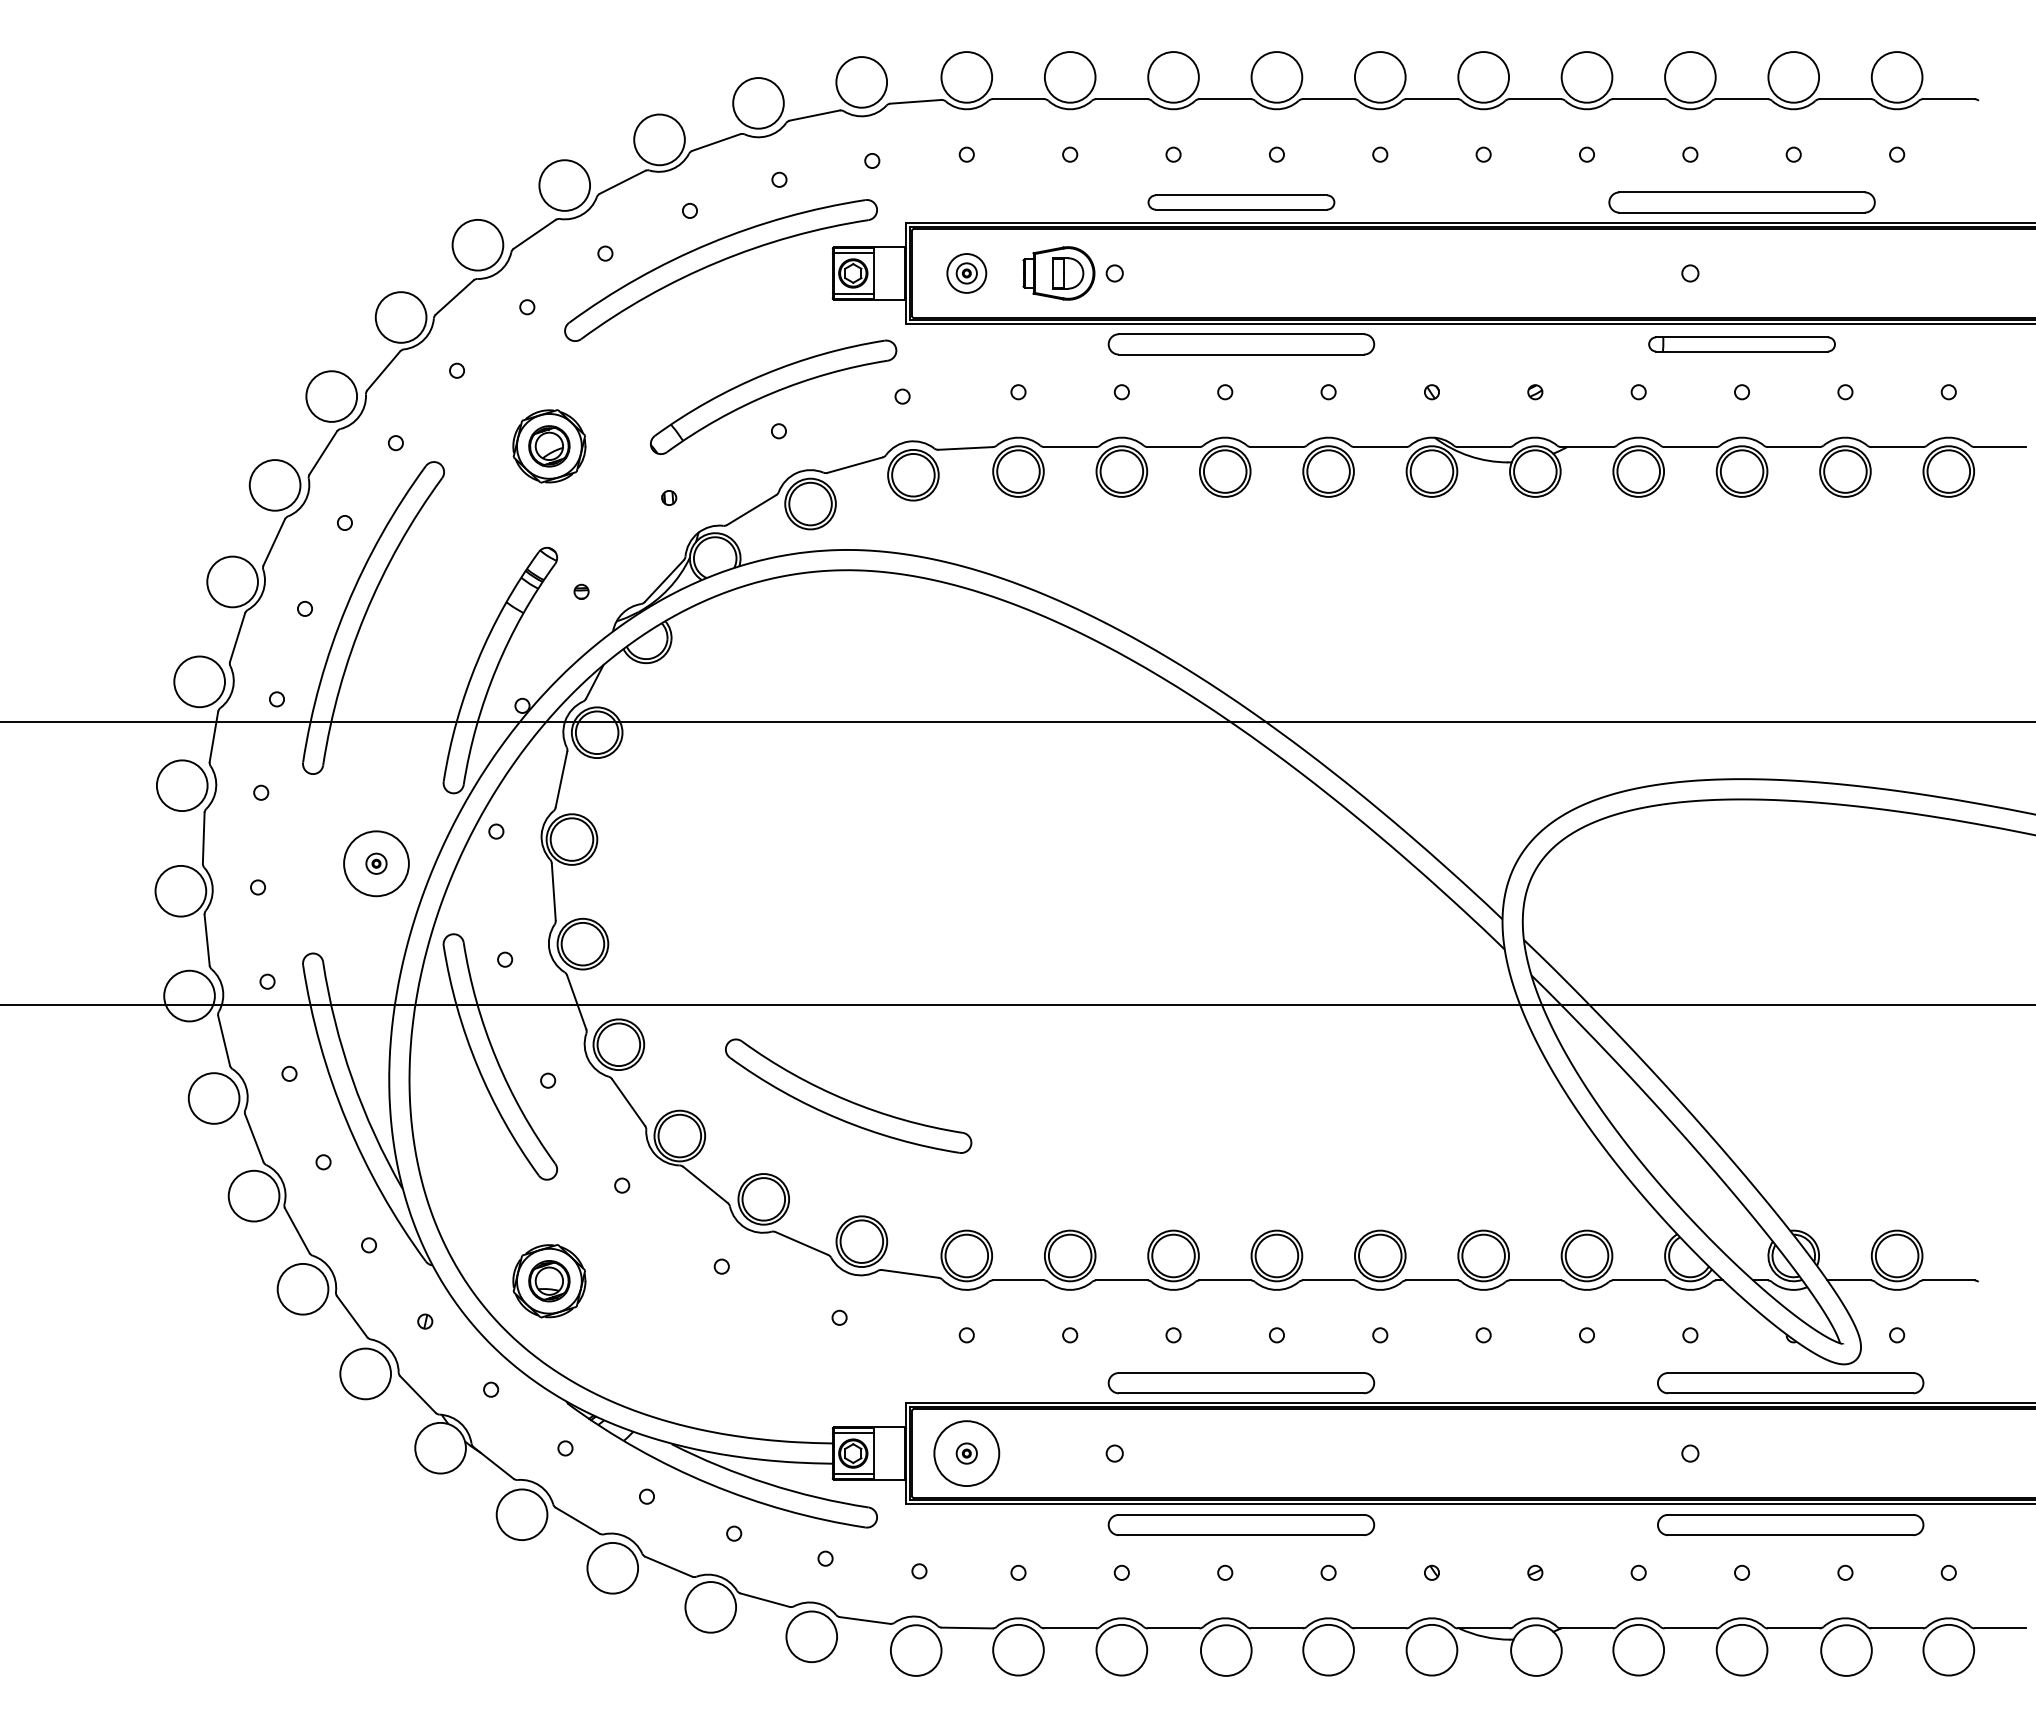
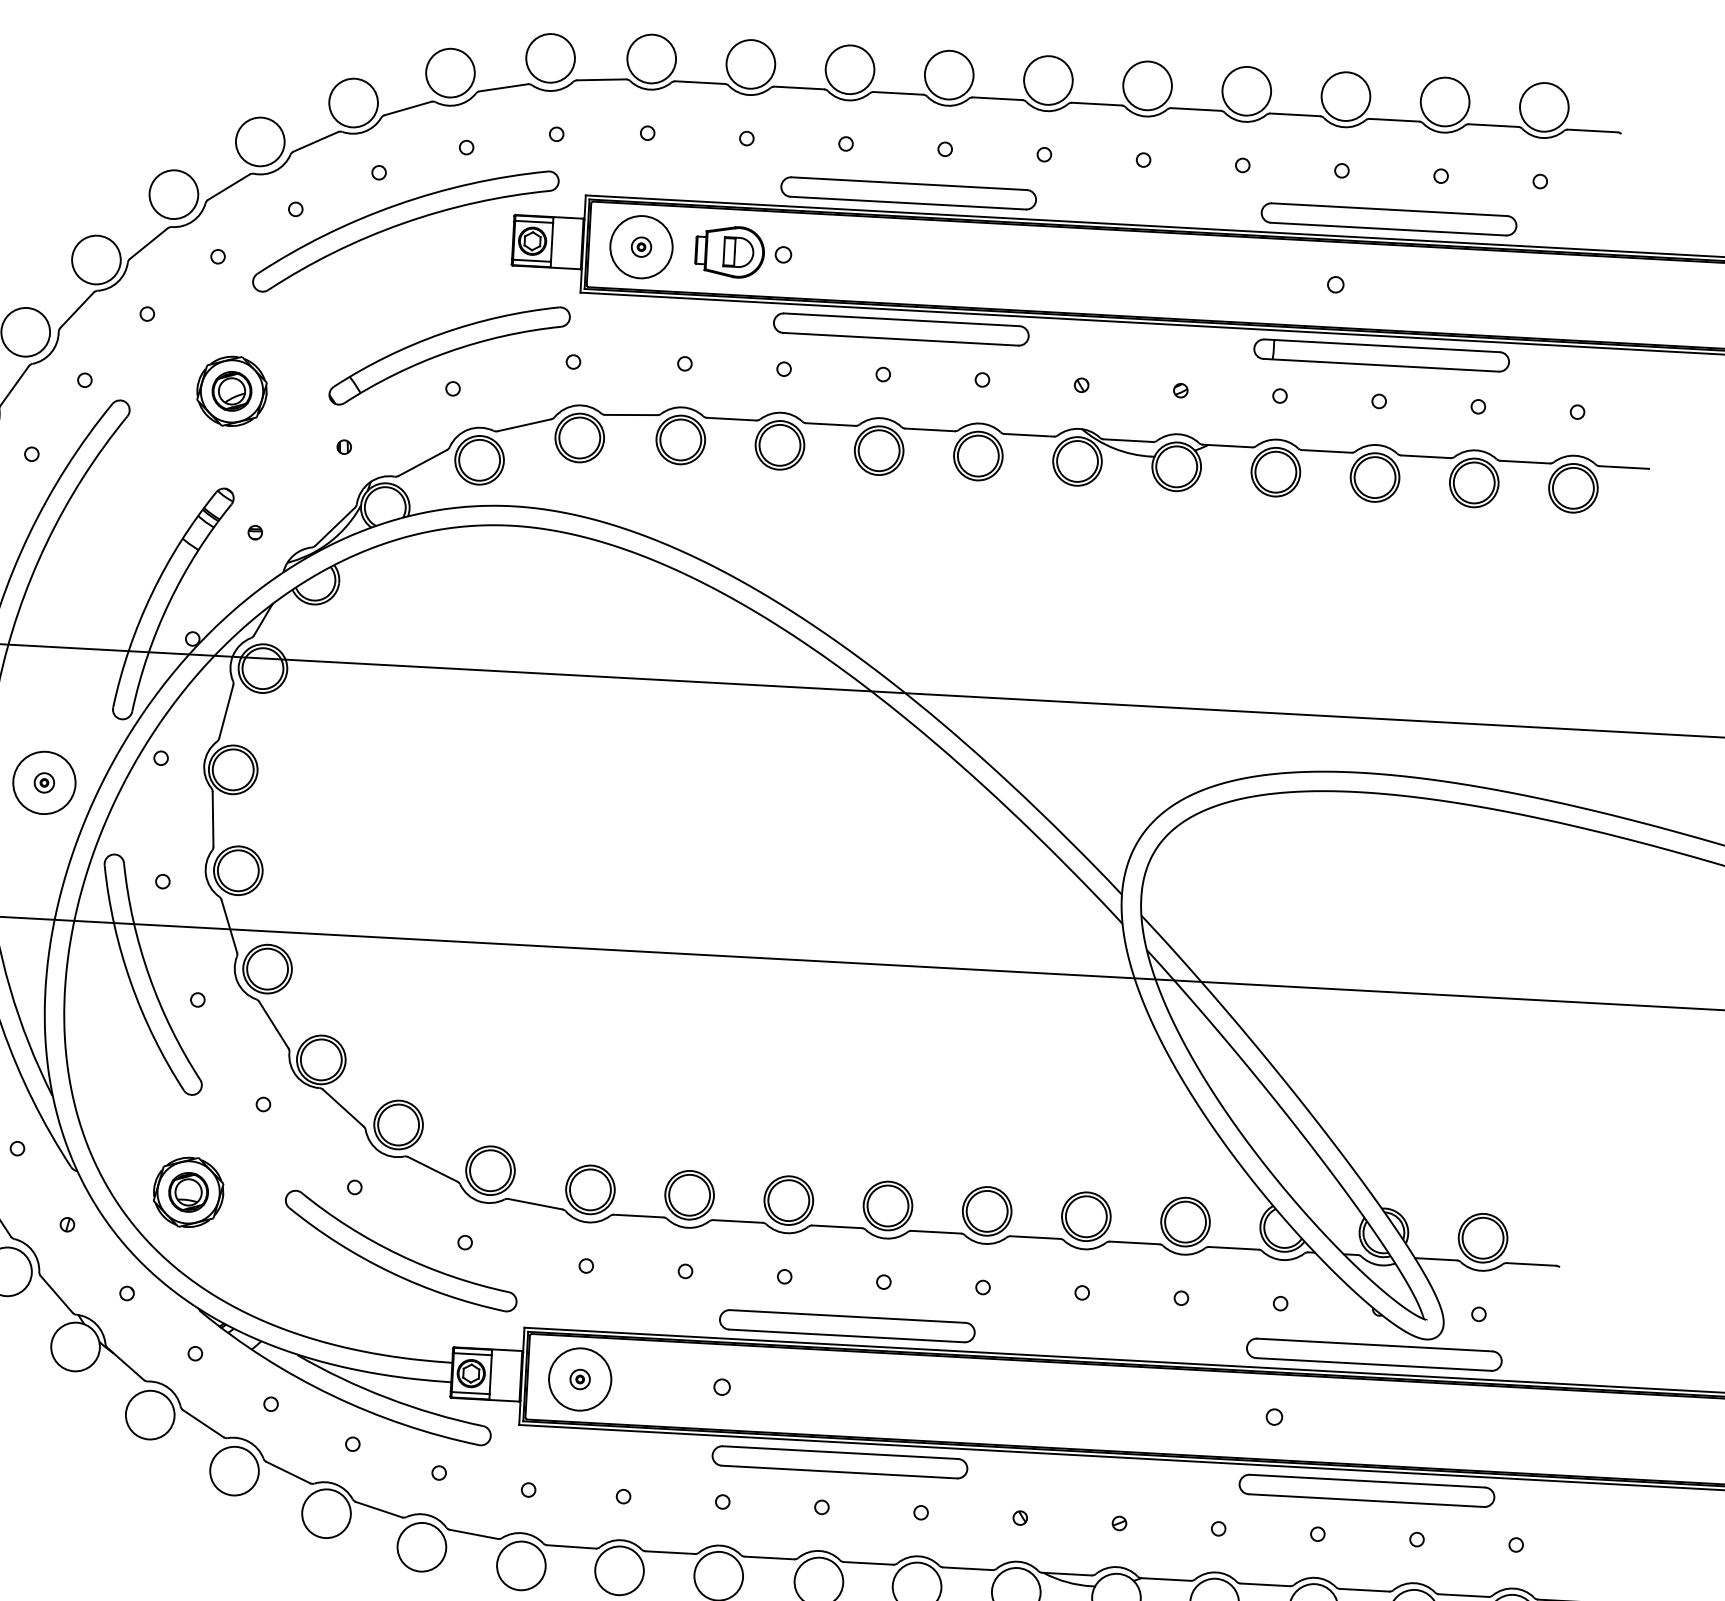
part: (1241, 202) -> (908, 193), size x1.43
circle: (966, 273) -> (641, 247), size x1.67
part: (1741, 344) -> (1381, 355), size x1.43
part: (848, 1095) -> (401, 1250), moved

